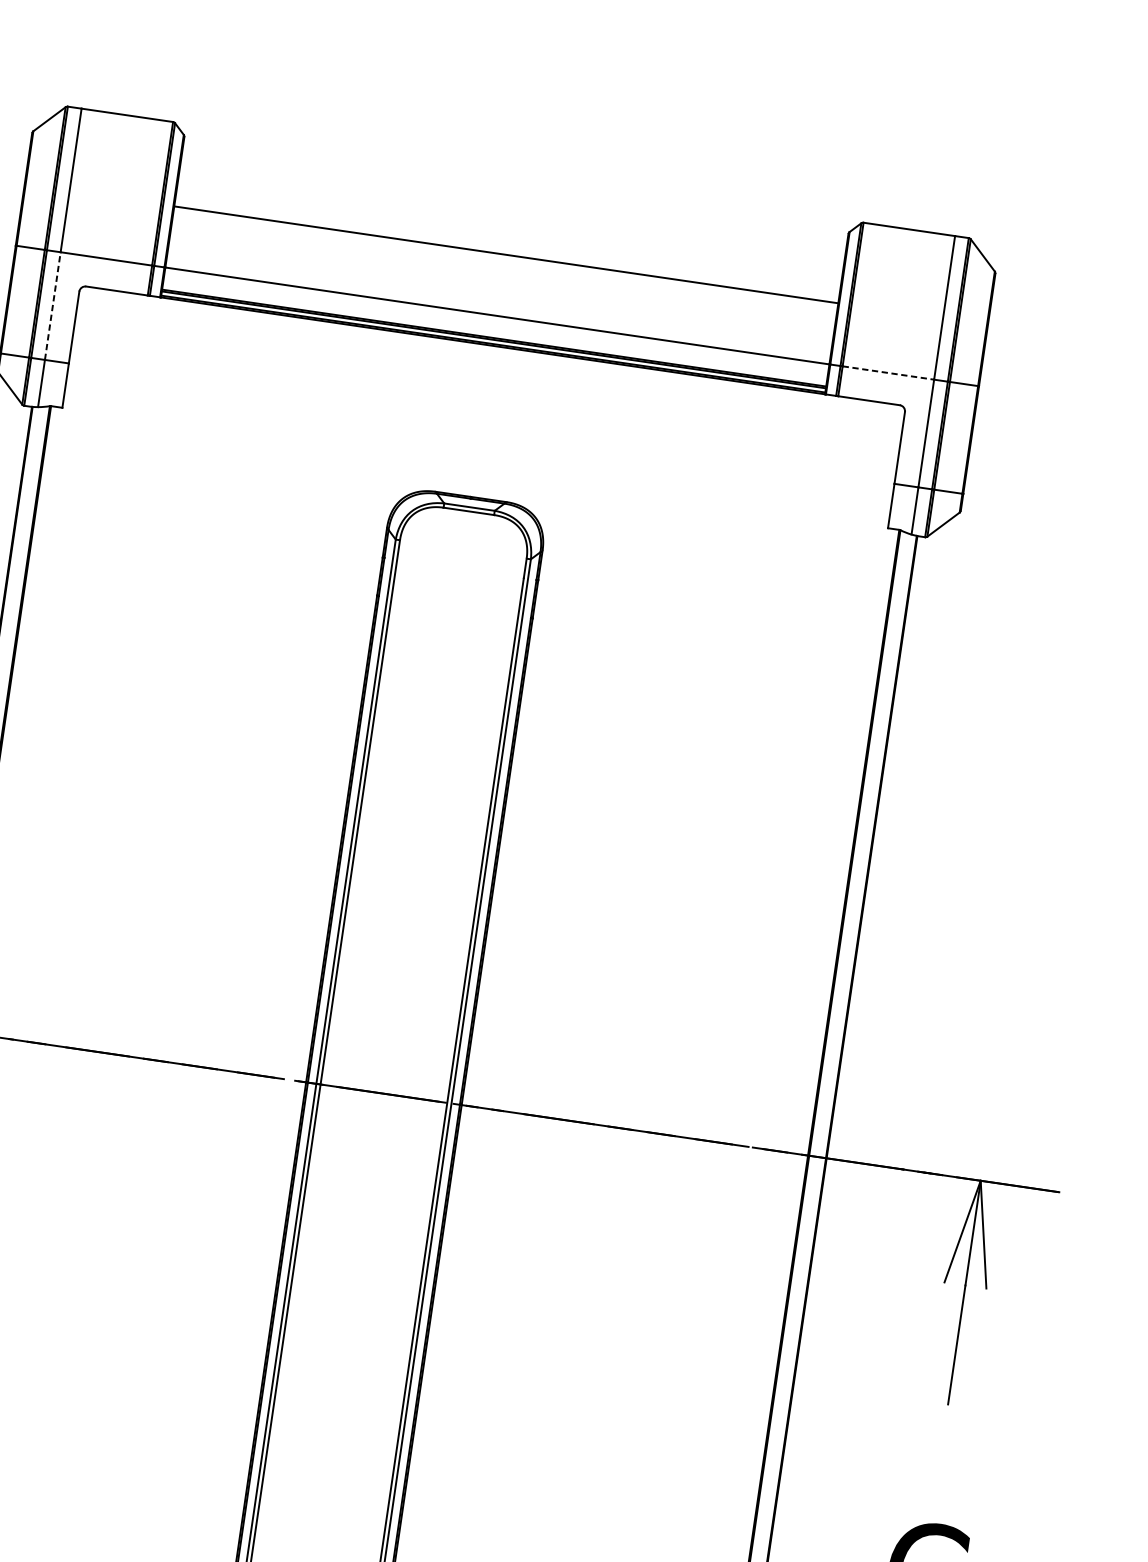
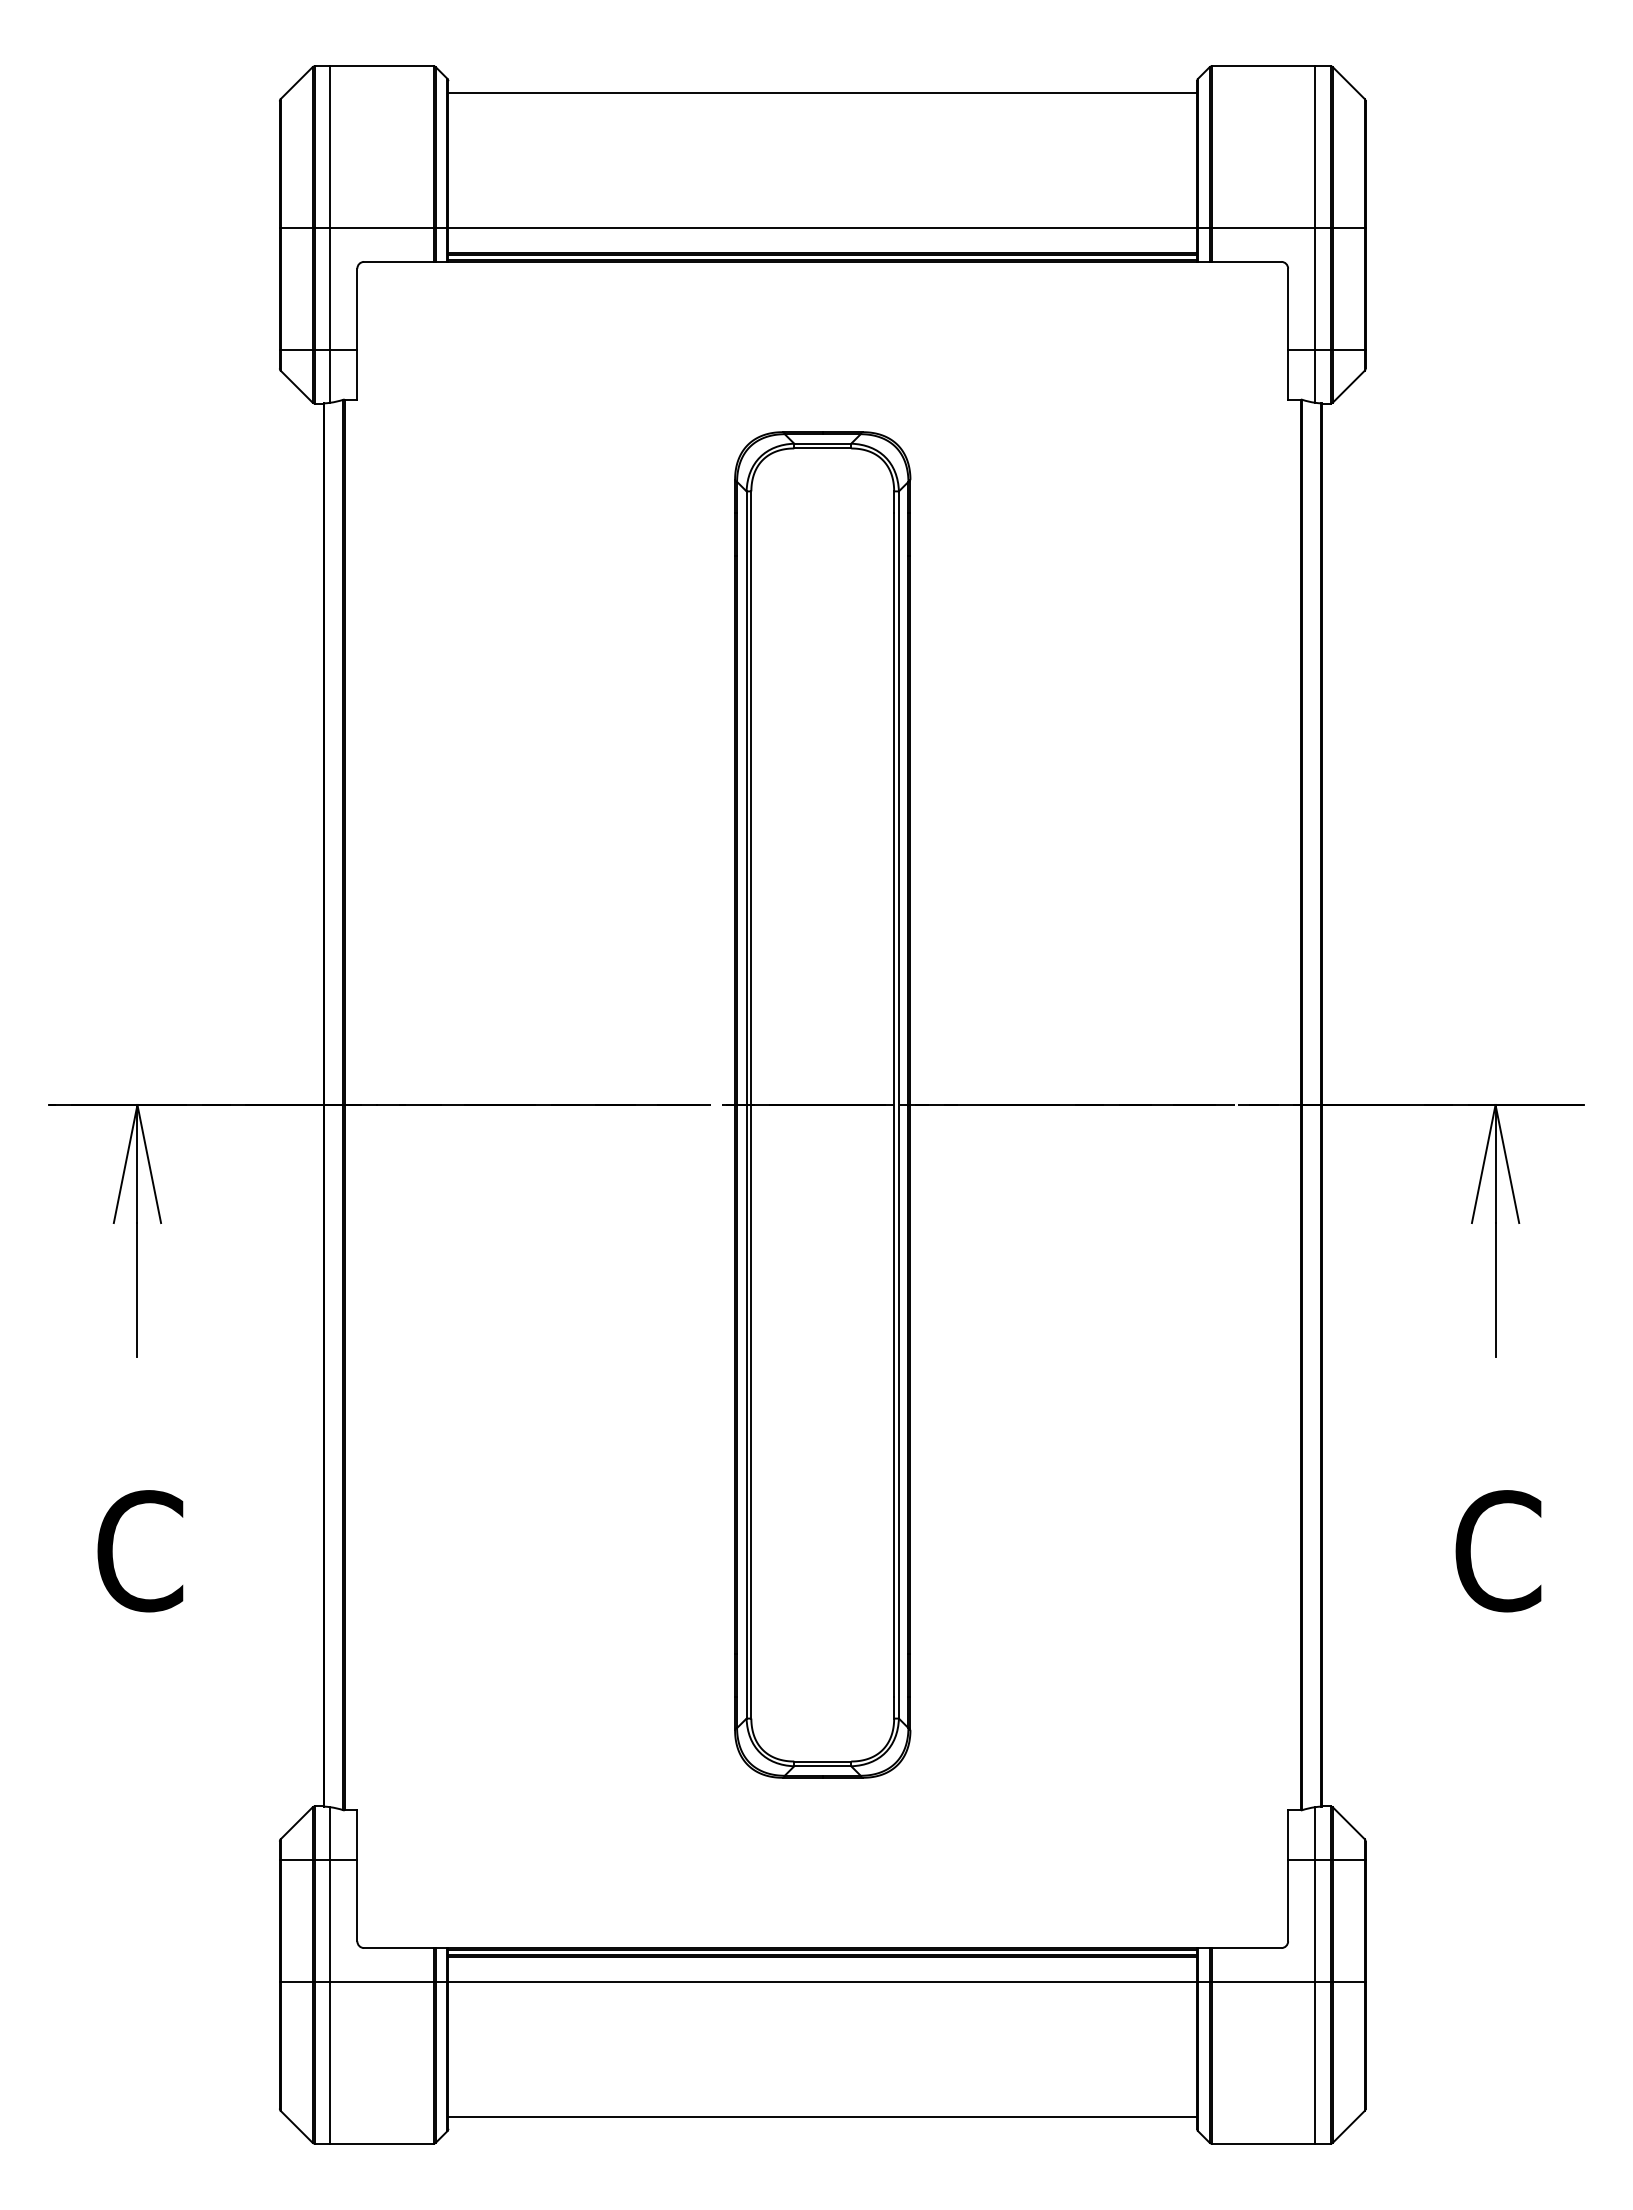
line: (506, 255) -> (822, 93), moved
line: (52, 305) -> (330, 288), dashed -> solid
line: (888, 373) -> (1263, 228), dashed -> solid

